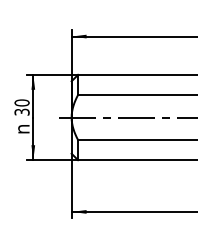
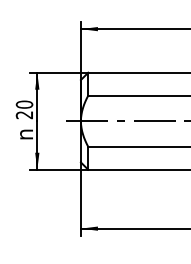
text: (22, 111) -> (25, 114), 30 -> 20

